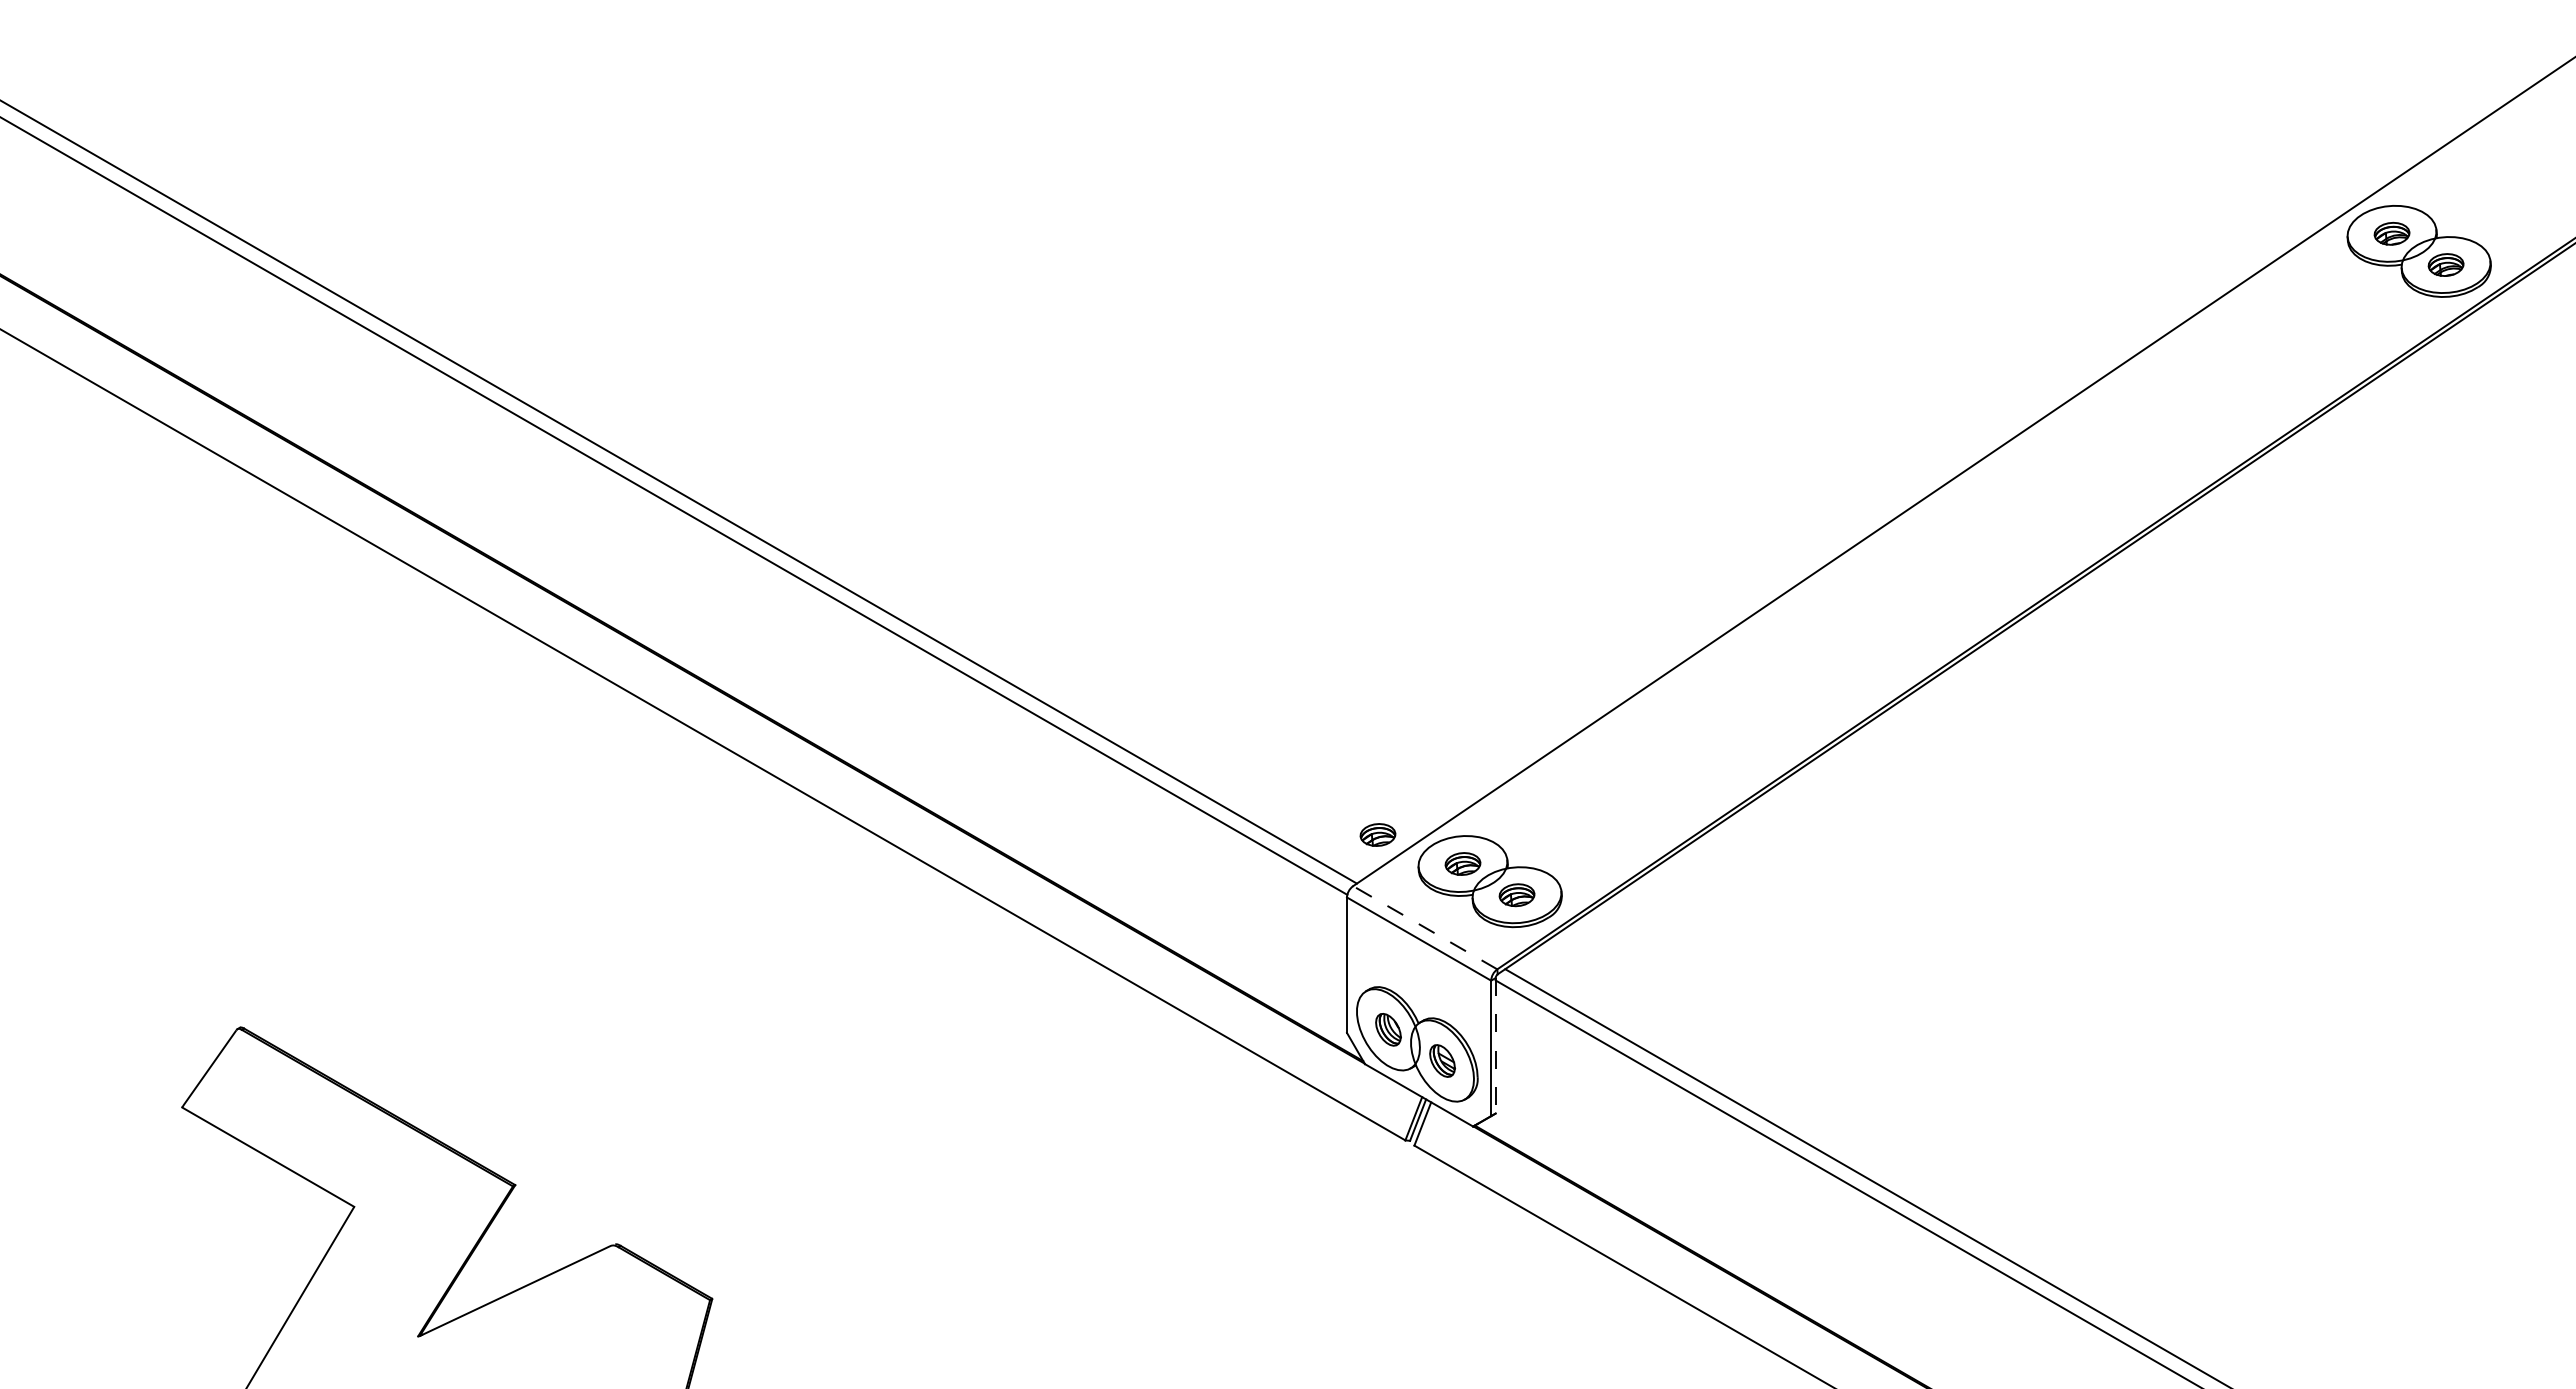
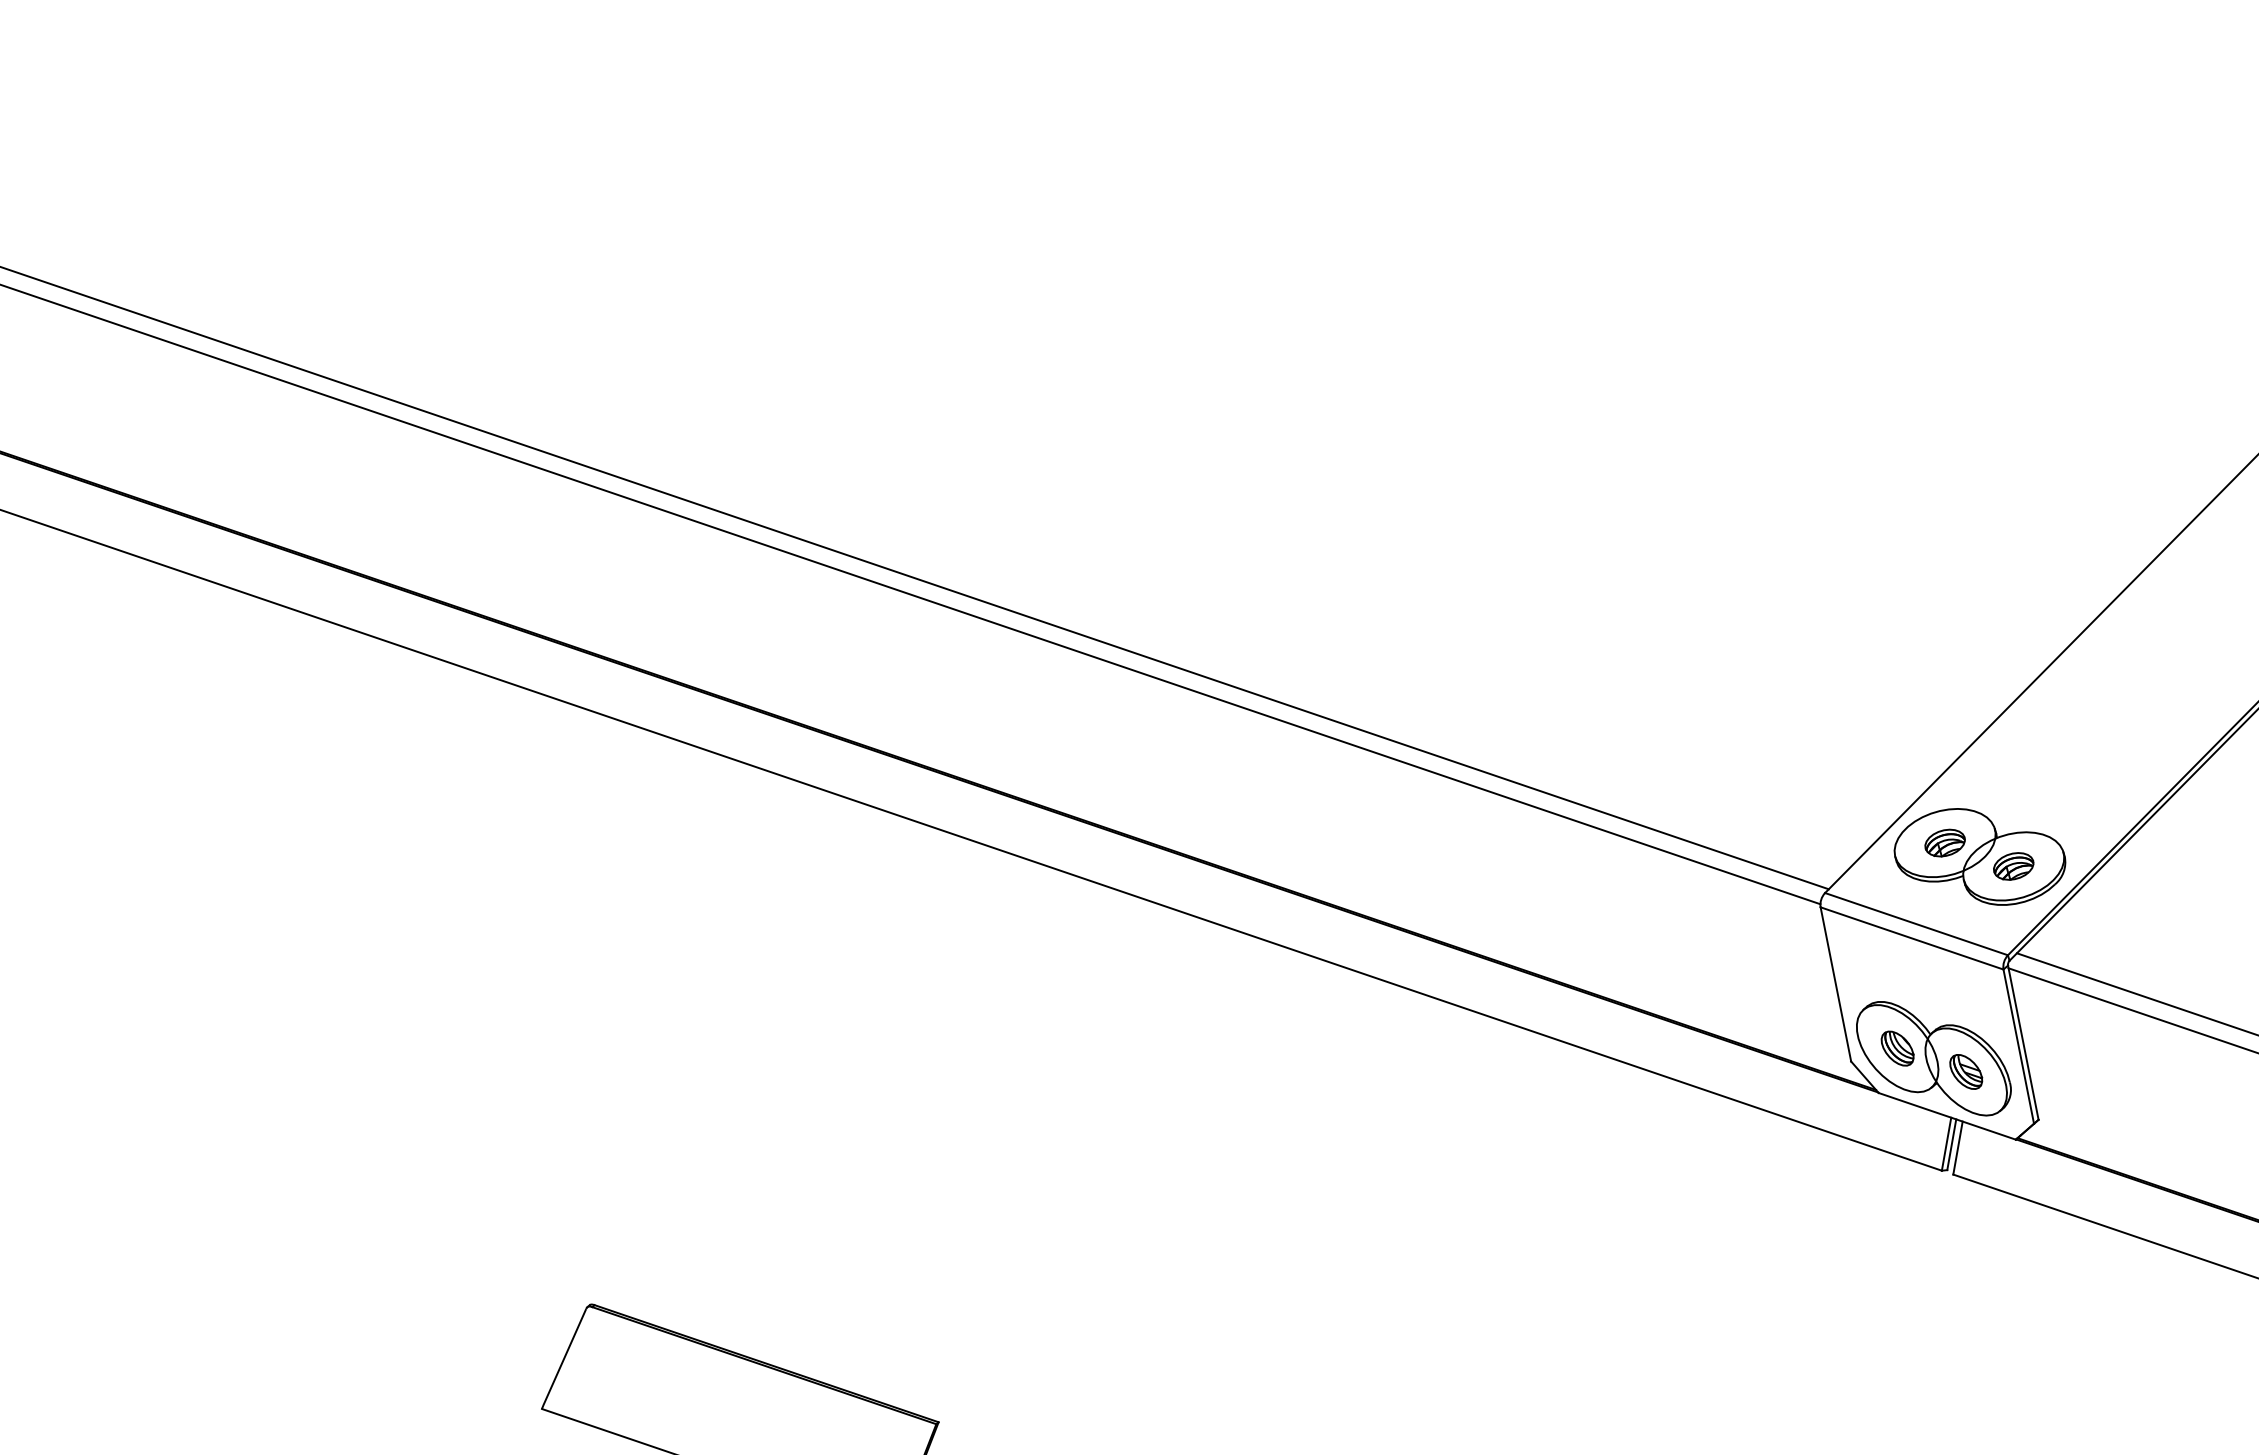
part: (1377, 834) -> (1841, 828), removed
line: (1424, 927) -> (1915, 924), dashed -> solid
line: (1495, 1045) -> (2023, 1042), dashed -> solid

